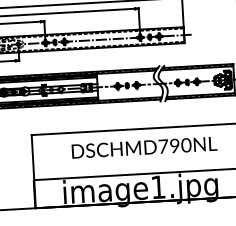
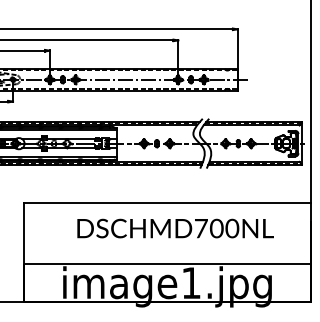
text: (174, 146) -> (216, 229), DSCHMD790NL -> DSCHMD700NL

